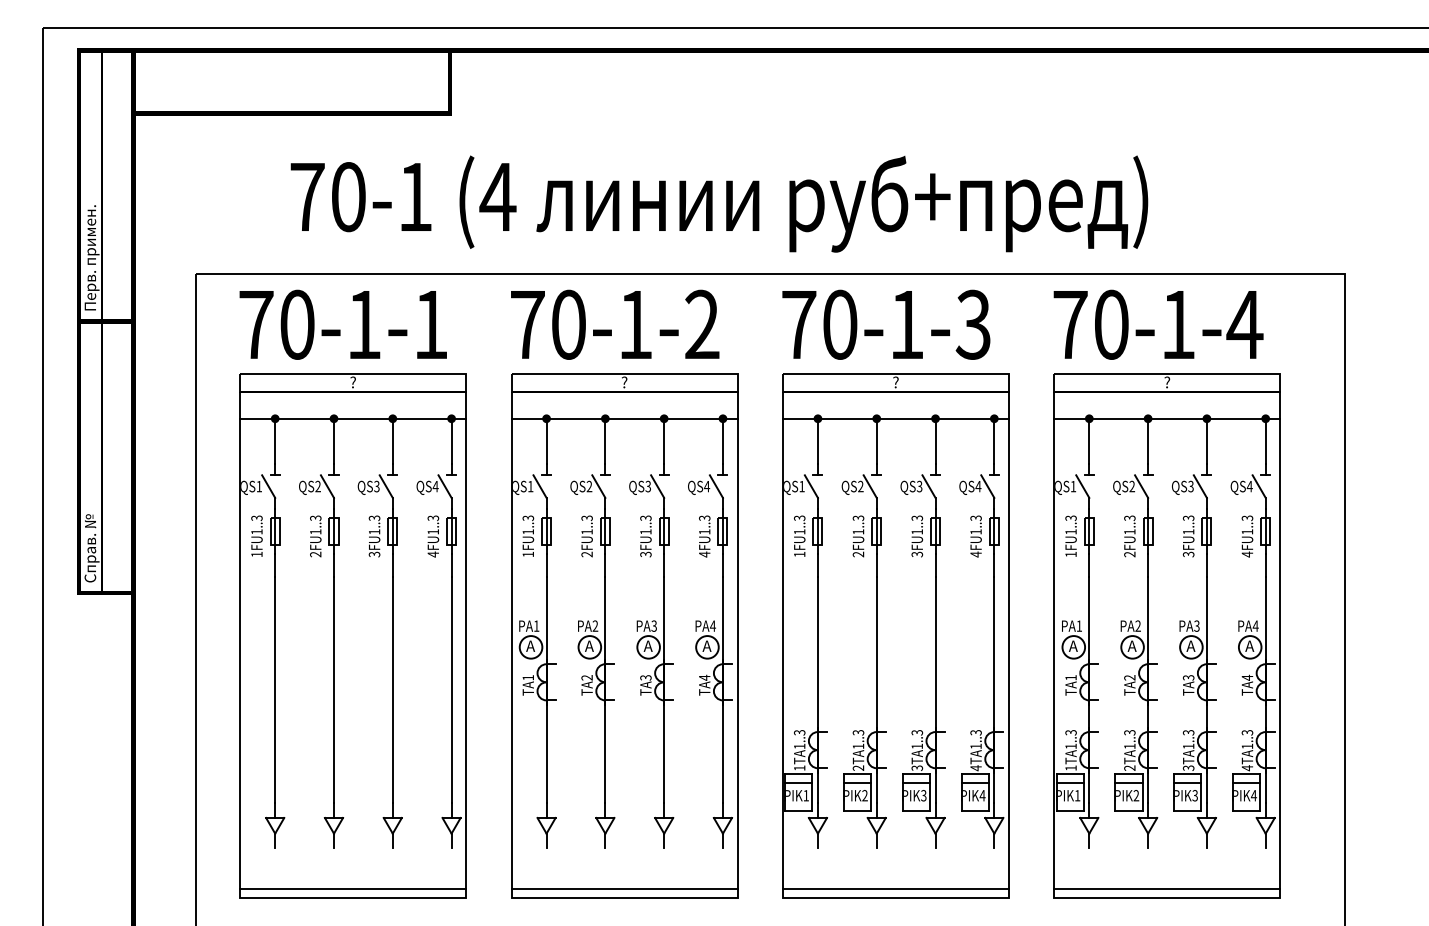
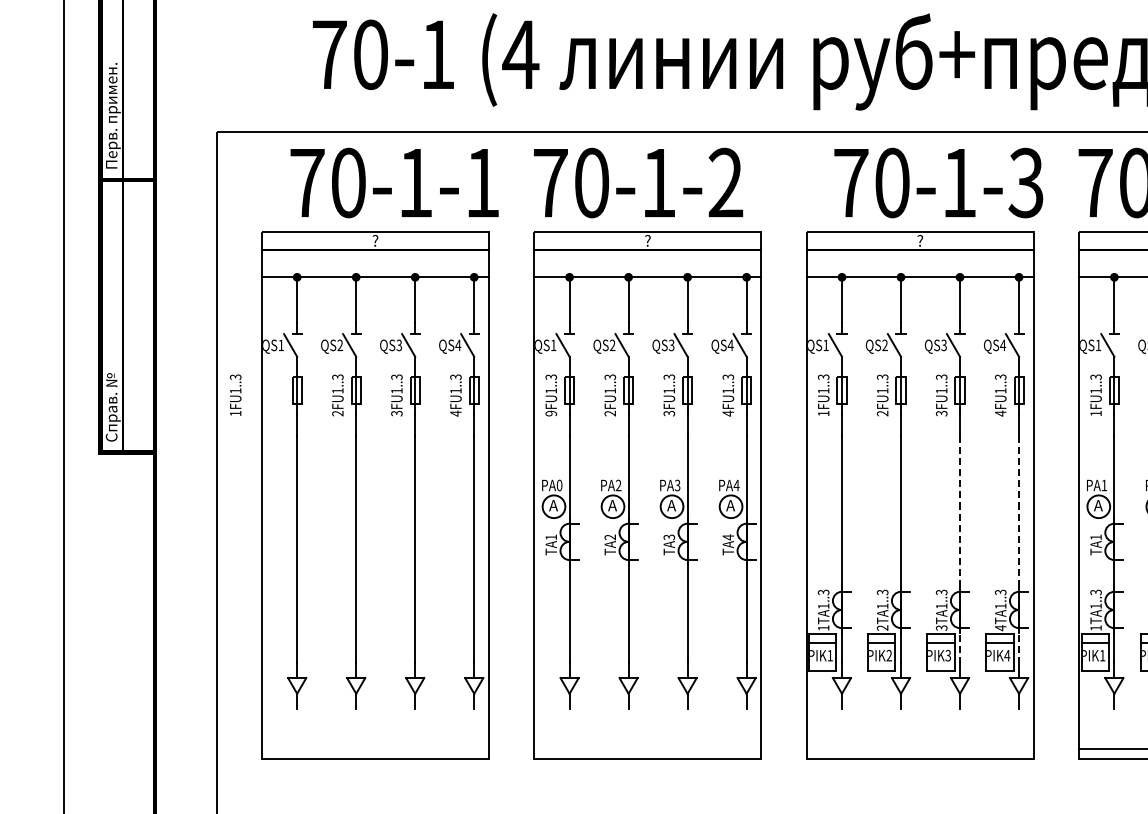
text: (342, 324) -> (393, 182), moved
text: (886, 324) -> (938, 182), moved
text: (256, 535) -> (235, 394), moved
text: (528, 554) -> (551, 413), 1FU1..3 -> 9FU1..3
text: (536, 625) -> (559, 484), PA1 -> PA0
line: (935, 690) -> (959, 550), solid -> dashed
line: (994, 690) -> (1019, 550), solid -> dashed
line: (353, 889) -> (375, 749), removed
line: (624, 889) -> (647, 749), removed
line: (895, 889) -> (919, 749), removed

